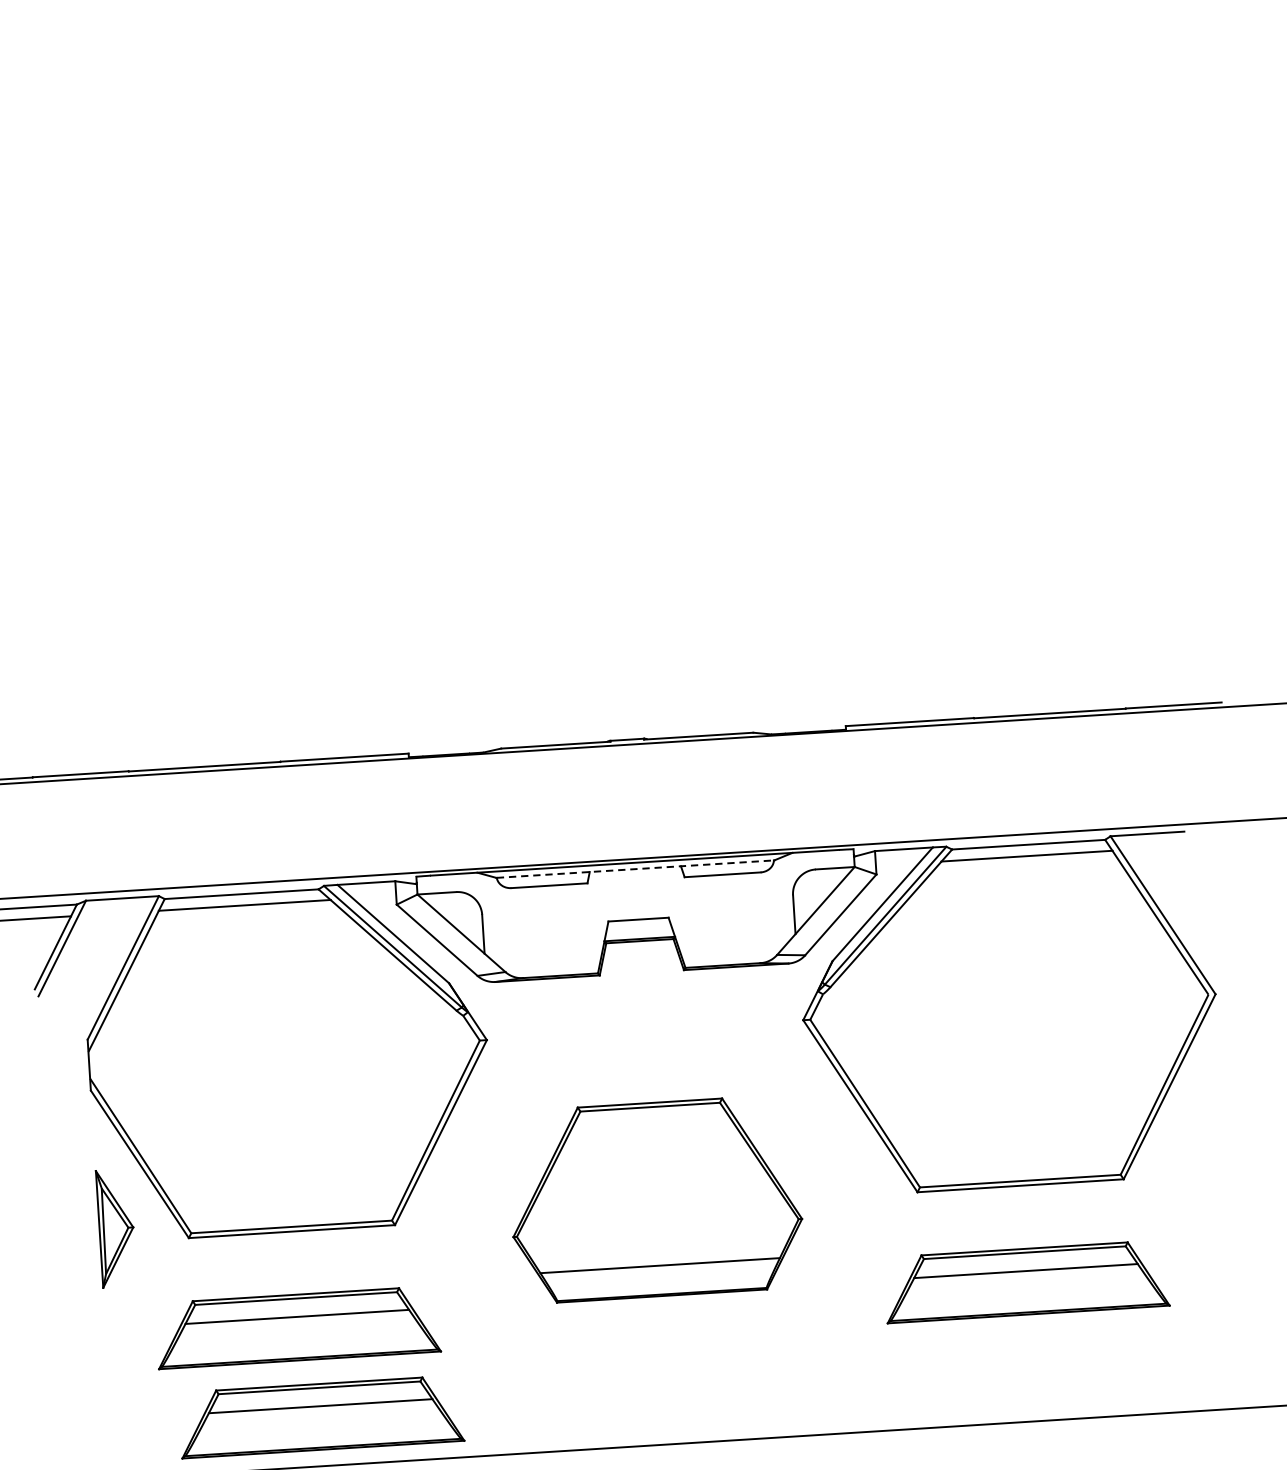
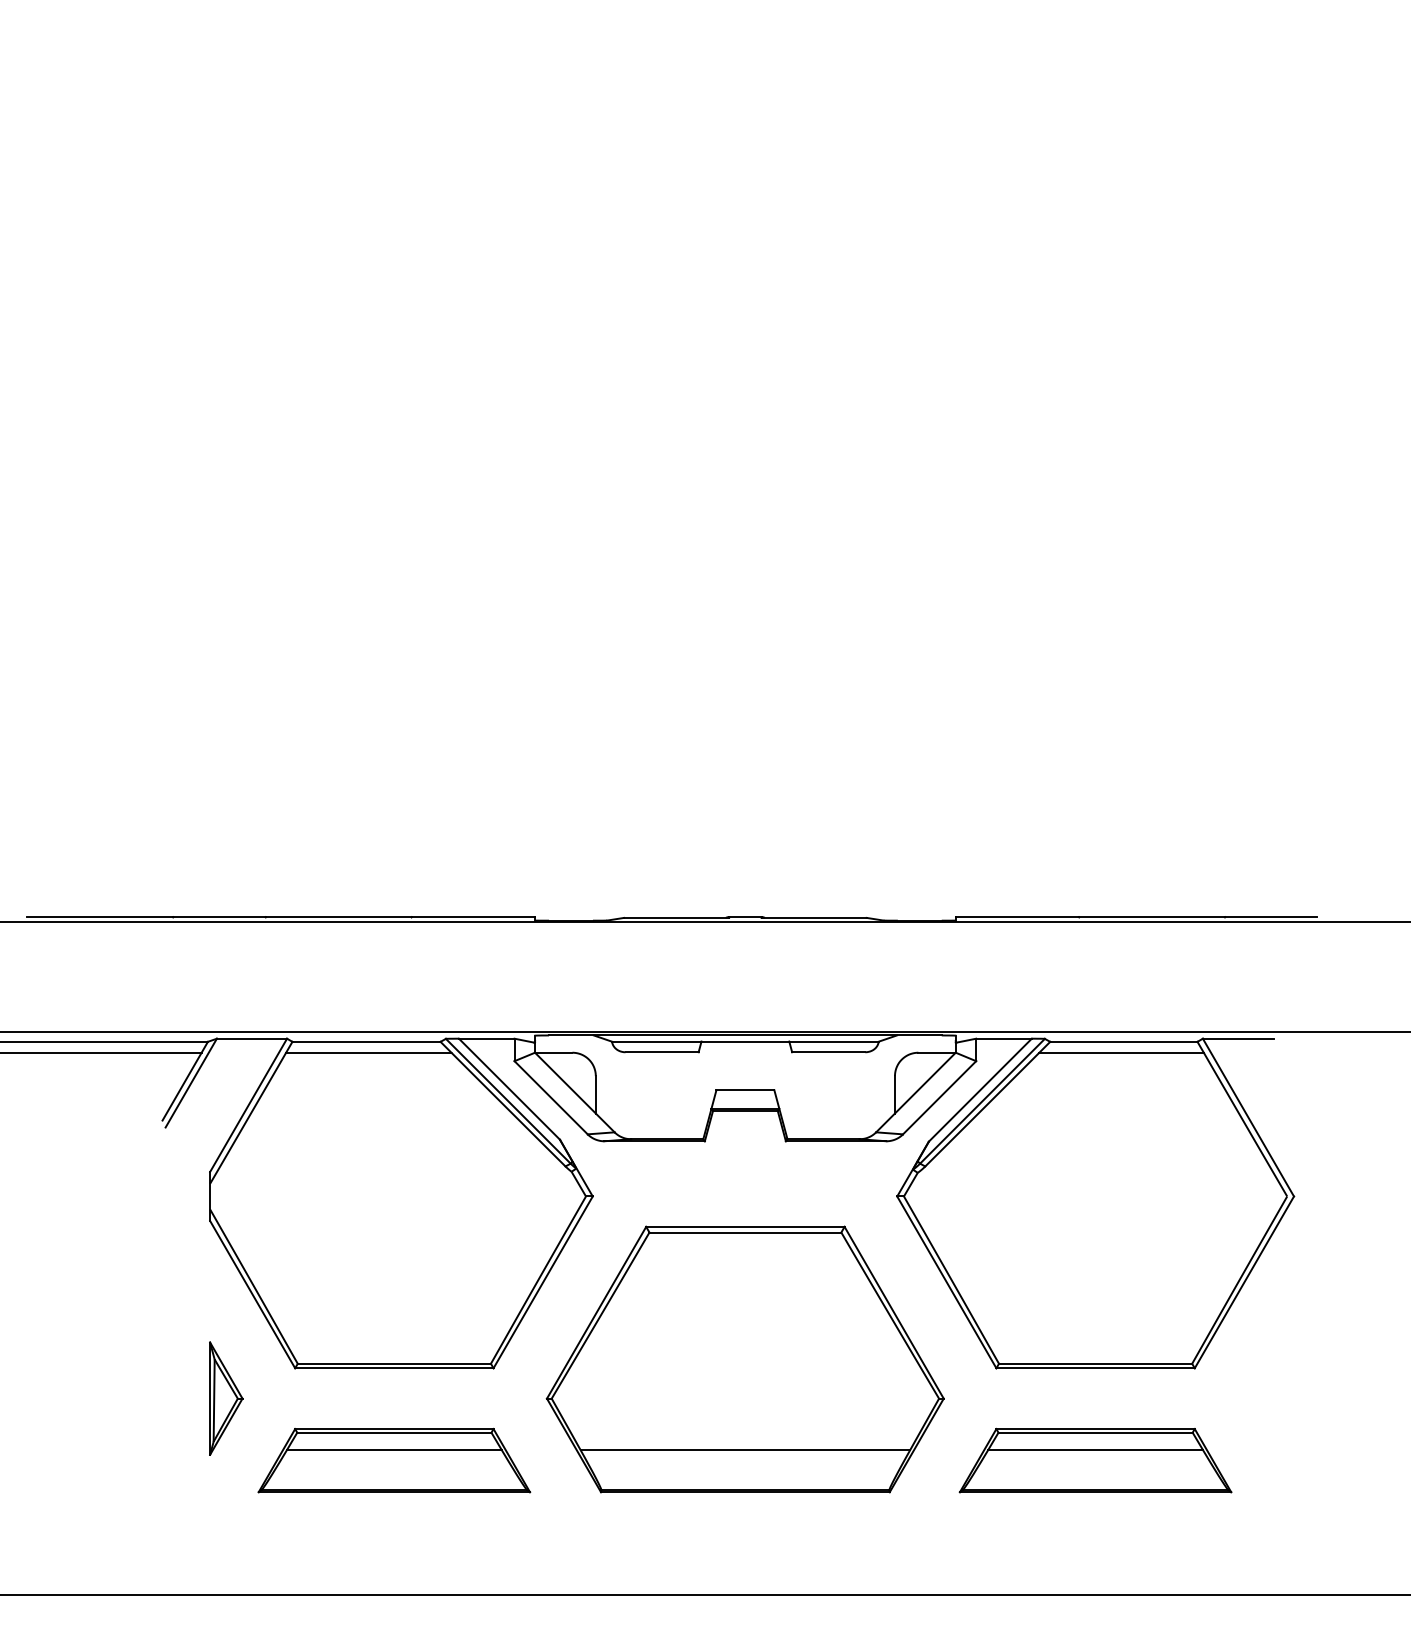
line: (635, 869) -> (745, 1041), dashed -> solid
part: (655, 1199) -> (744, 1359), size x1.43
part: (116, 1228) -> (226, 1398), moved
part: (321, 1416) -> (411, 1547), removed

